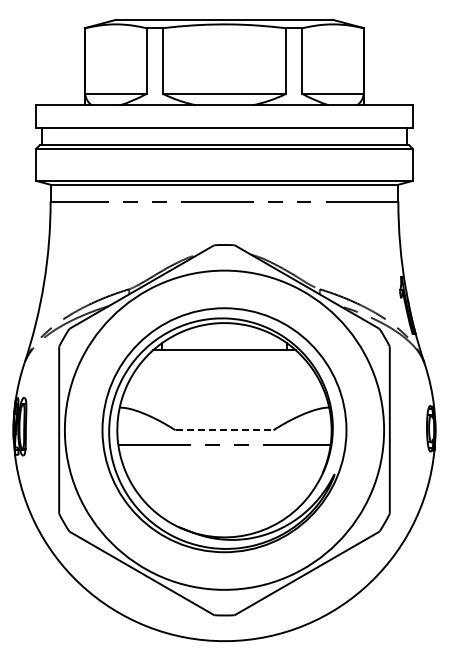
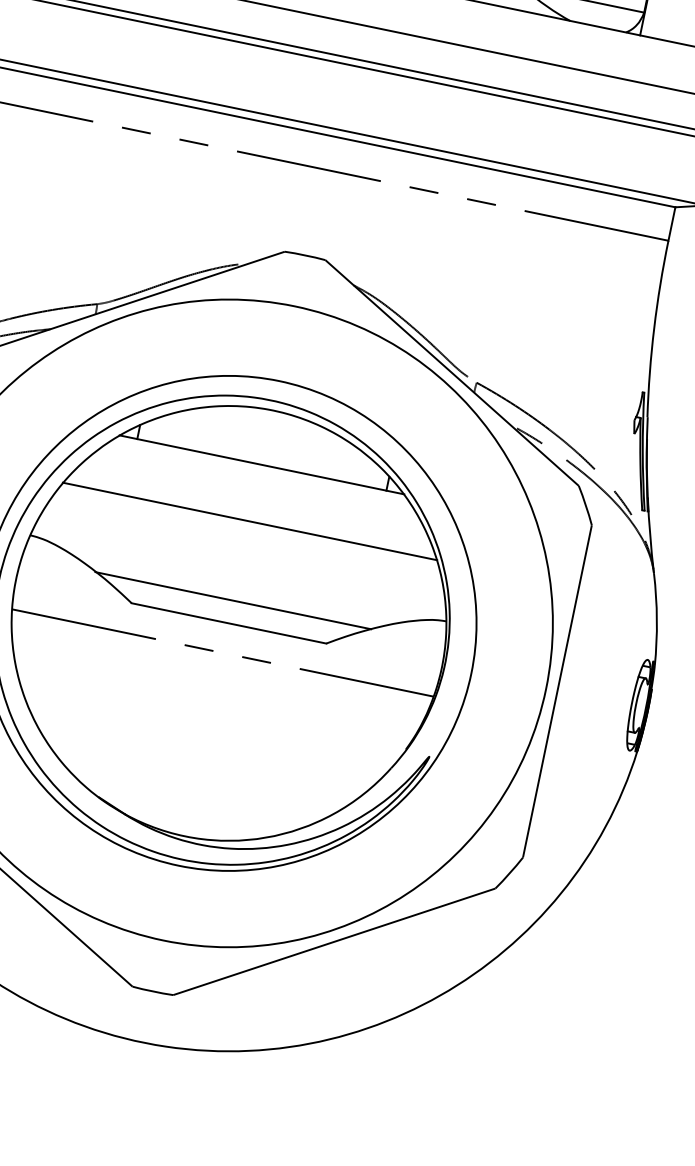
line: (224, 378) -> (250, 520), added
line: (223, 418) -> (231, 599), added
line: (224, 430) -> (228, 623), dashed -> solid

